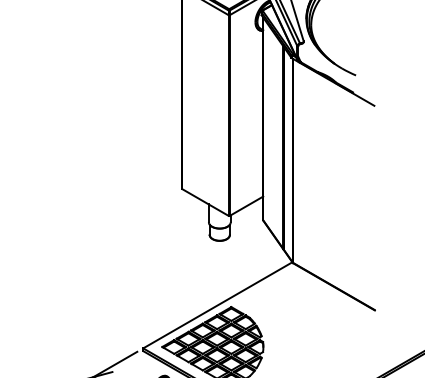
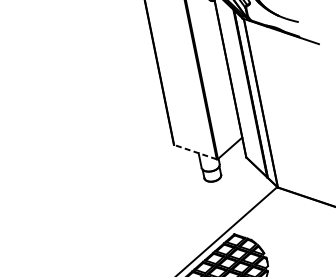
line: (205, 202) -> (195, 152), solid -> dashed

